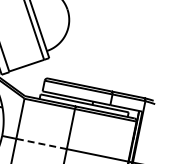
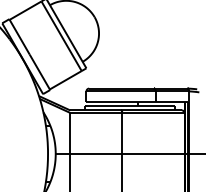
line: (41, 143) -> (95, 153), dashed -> solid

